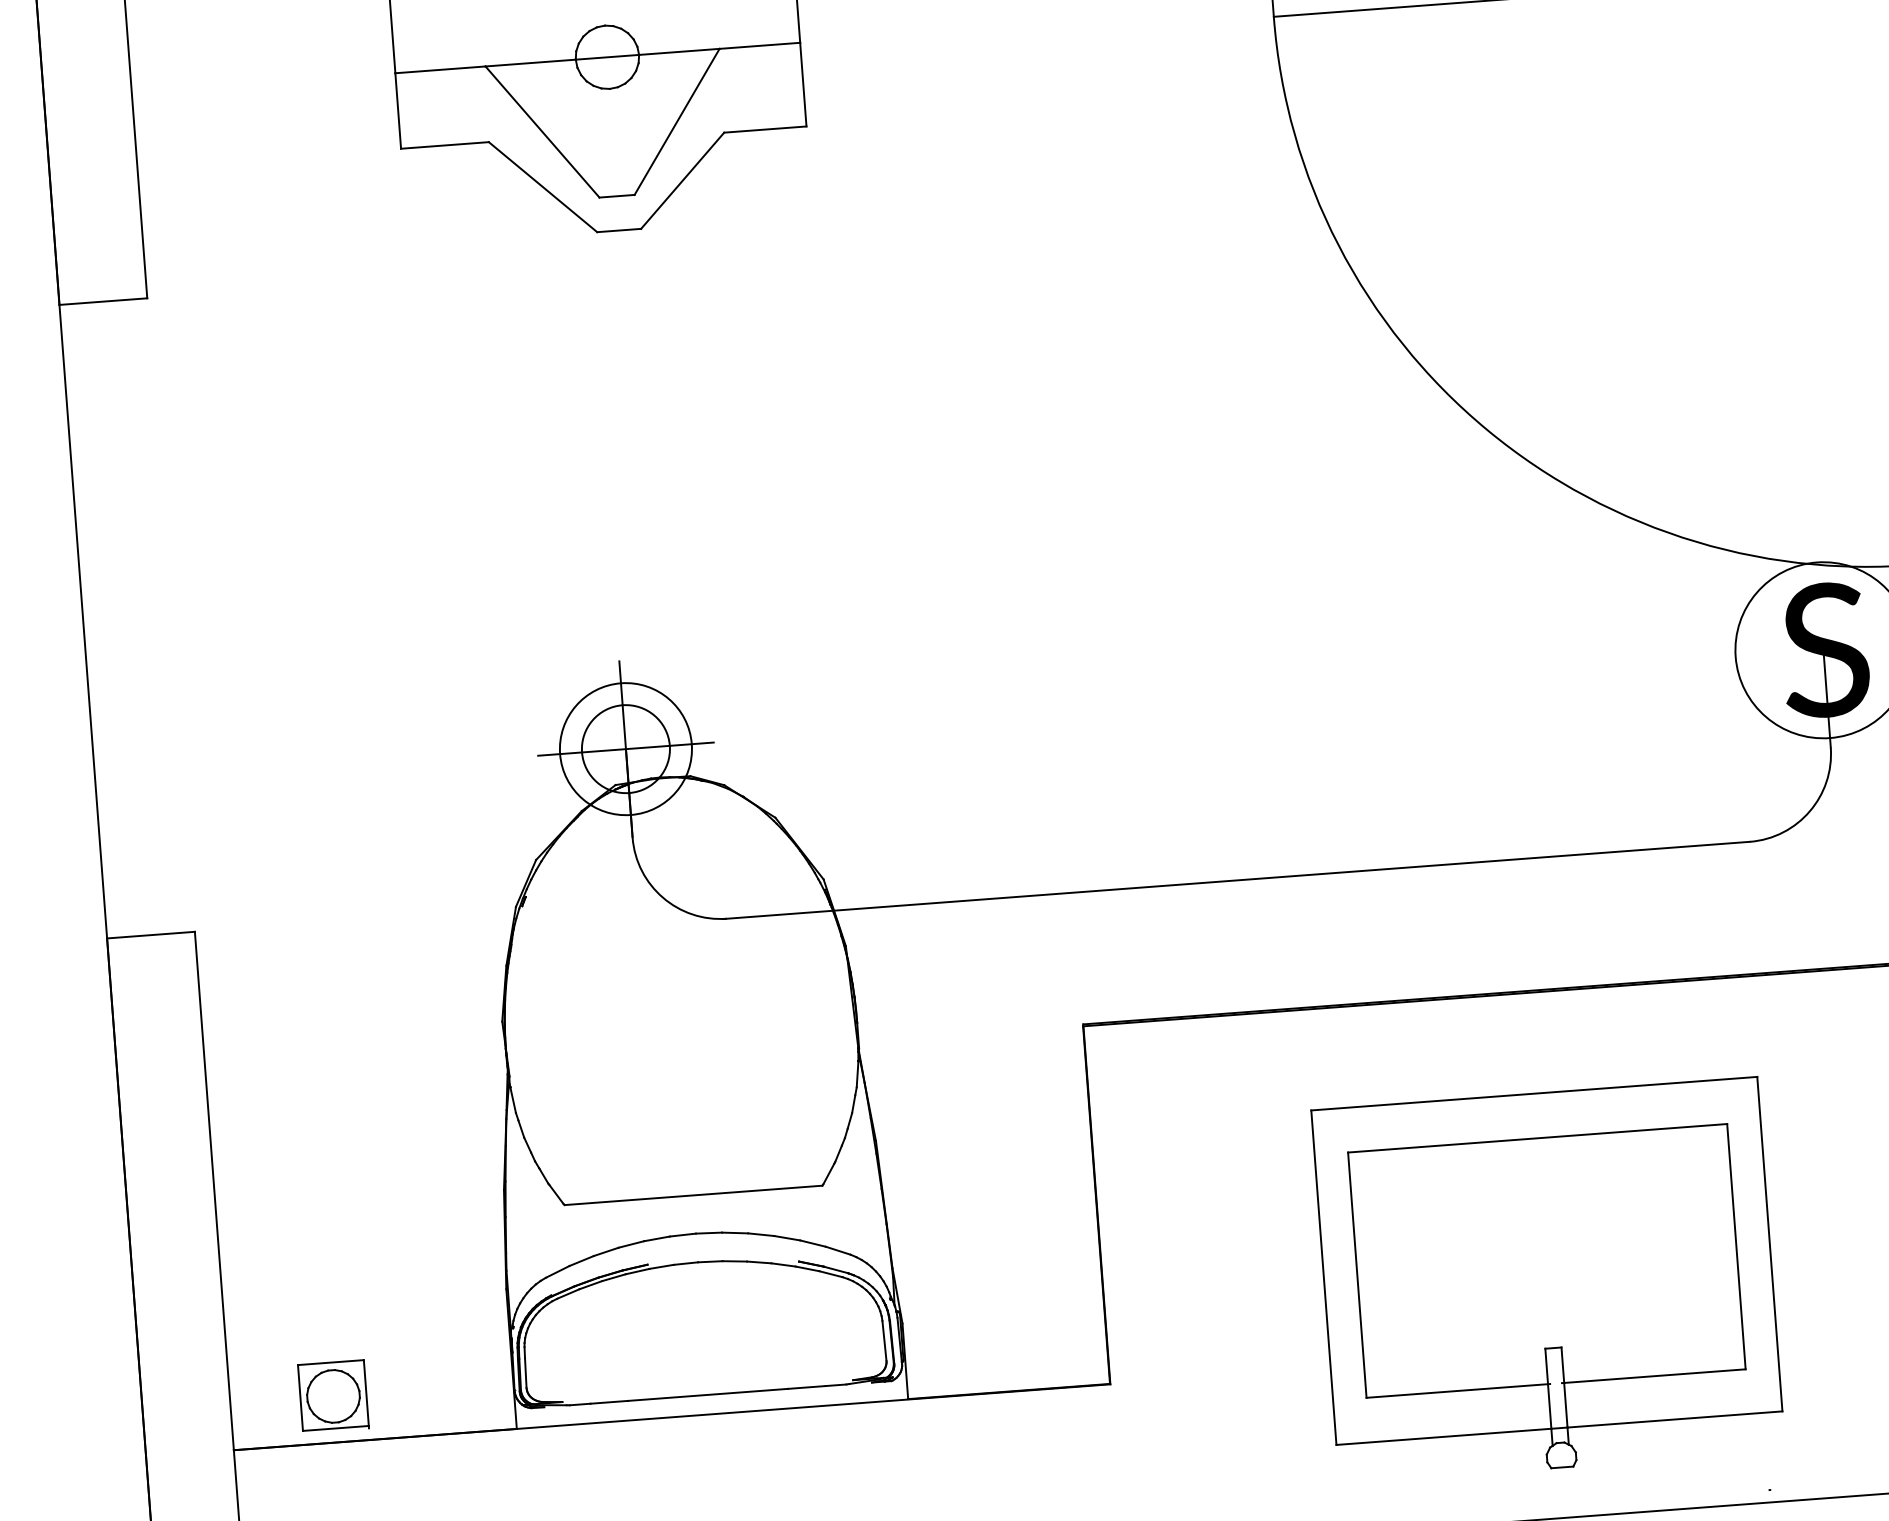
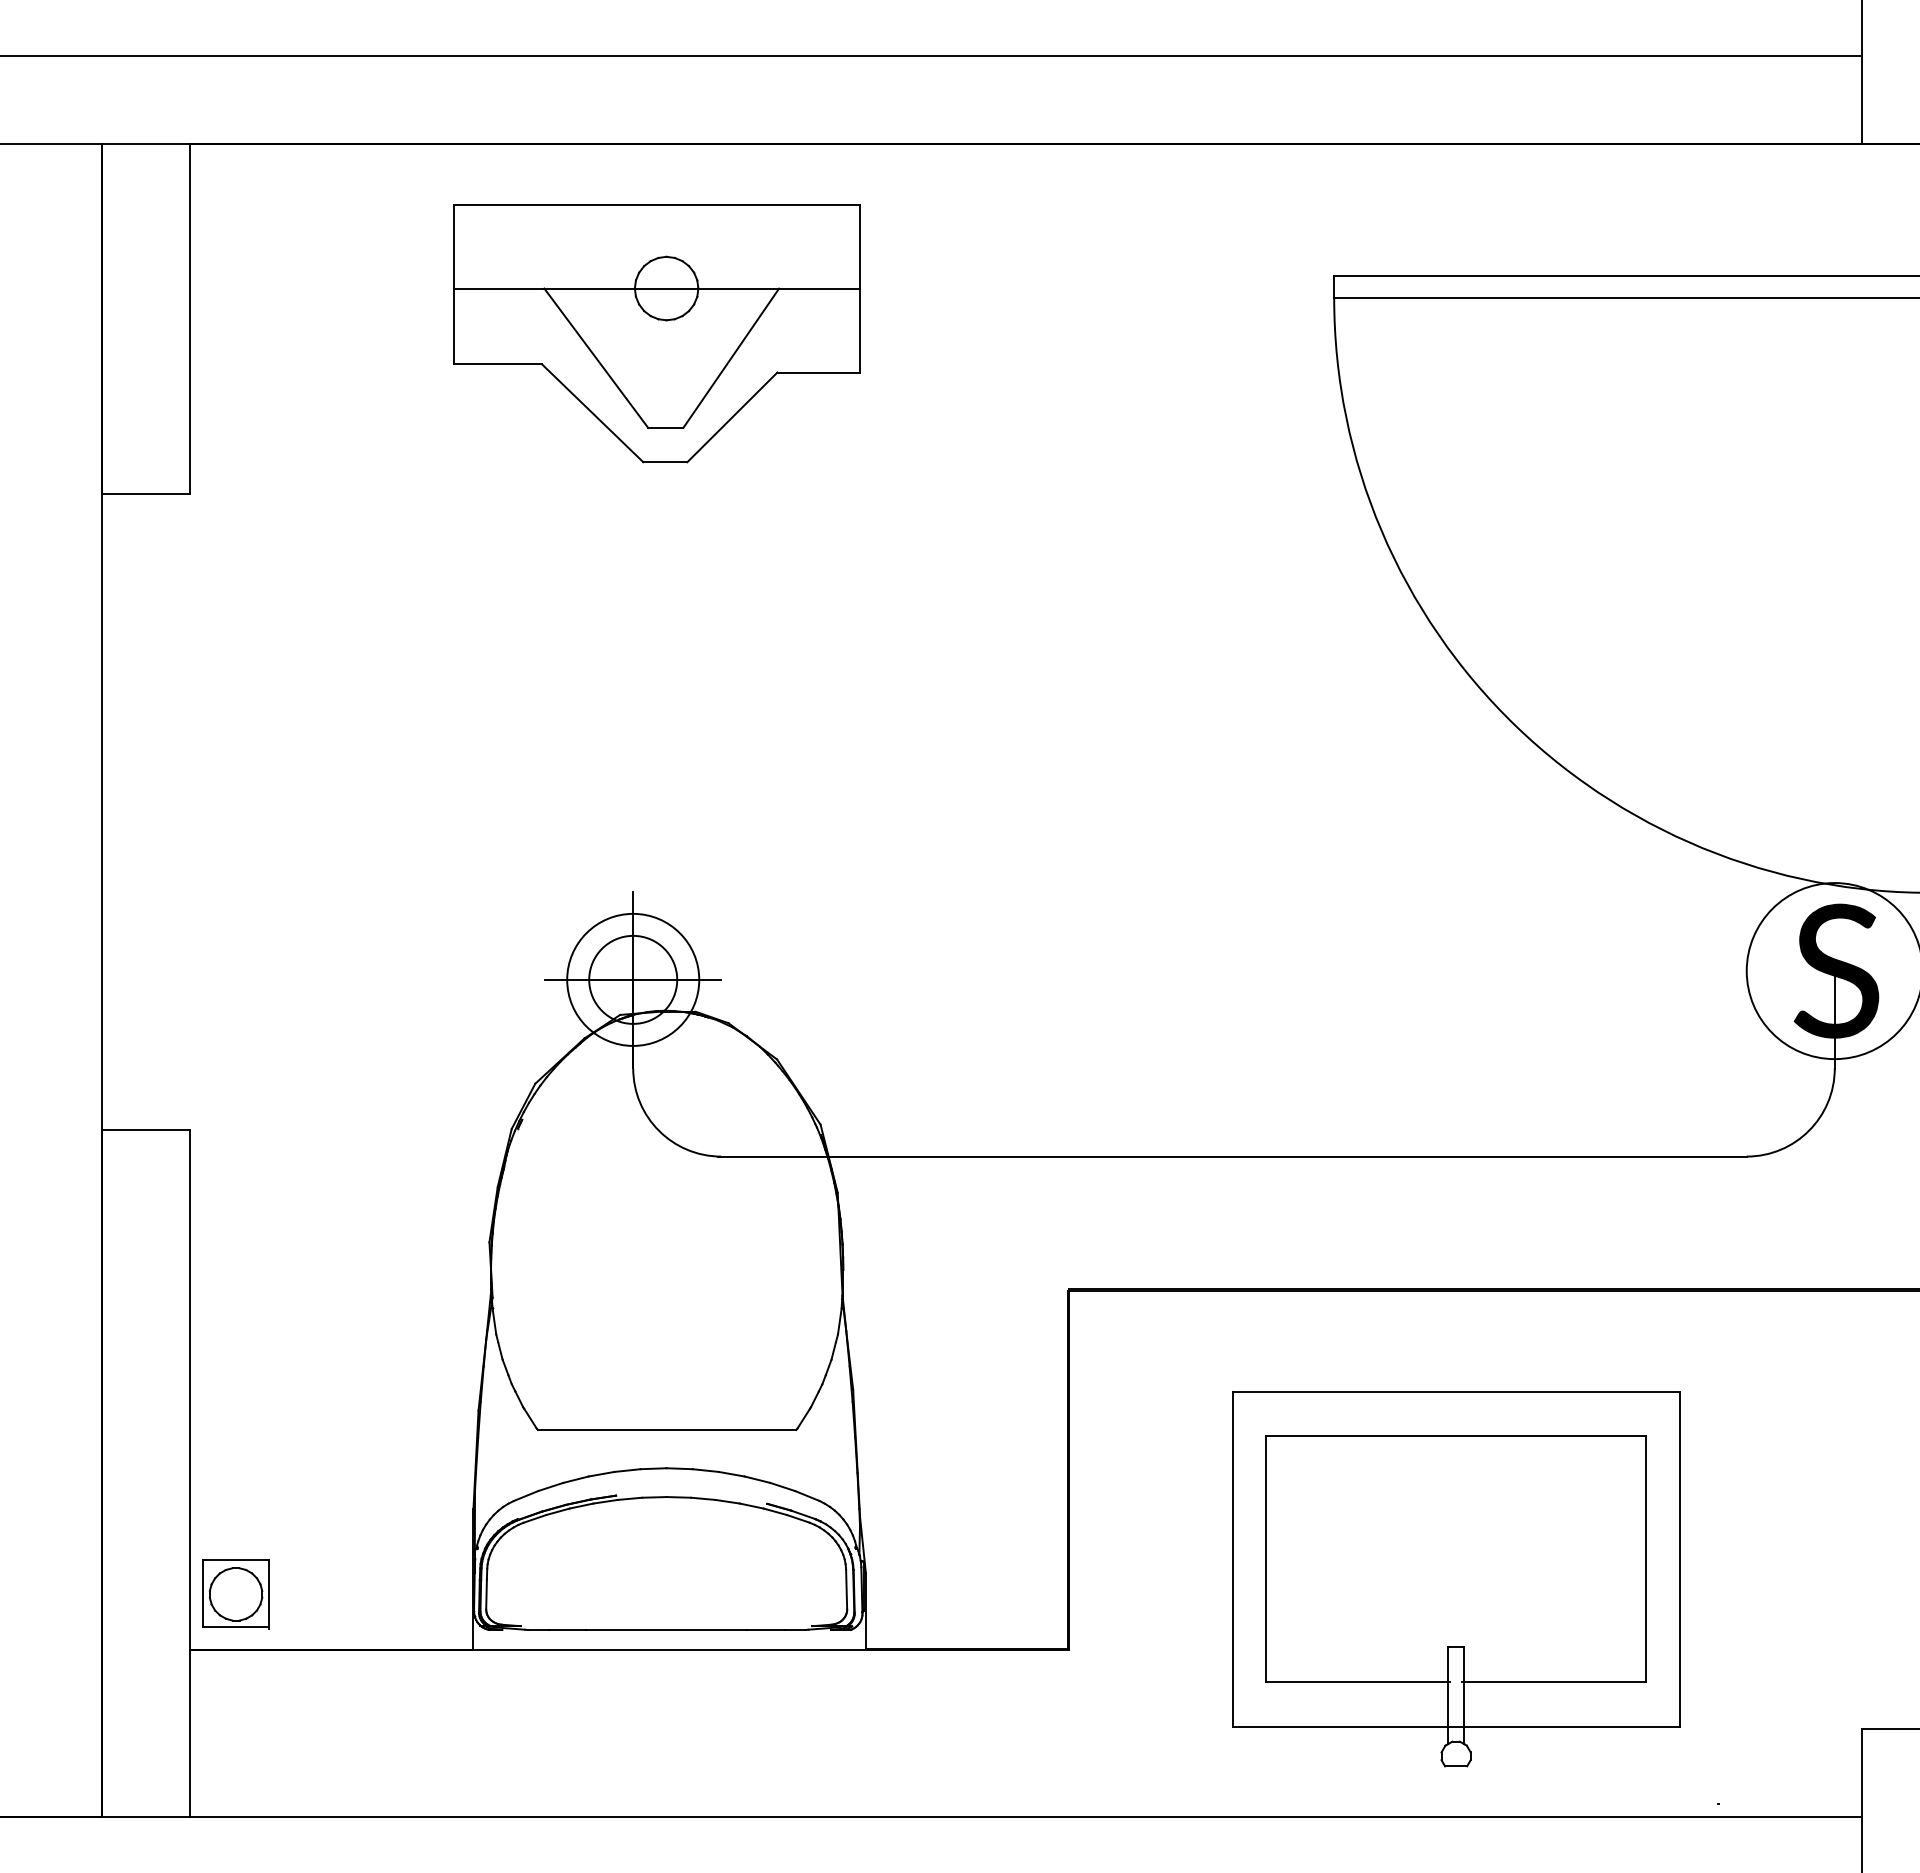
part: (1548, 1281) -> (1456, 1579), moved
part: (332, 1396) -> (235, 1594), moved

